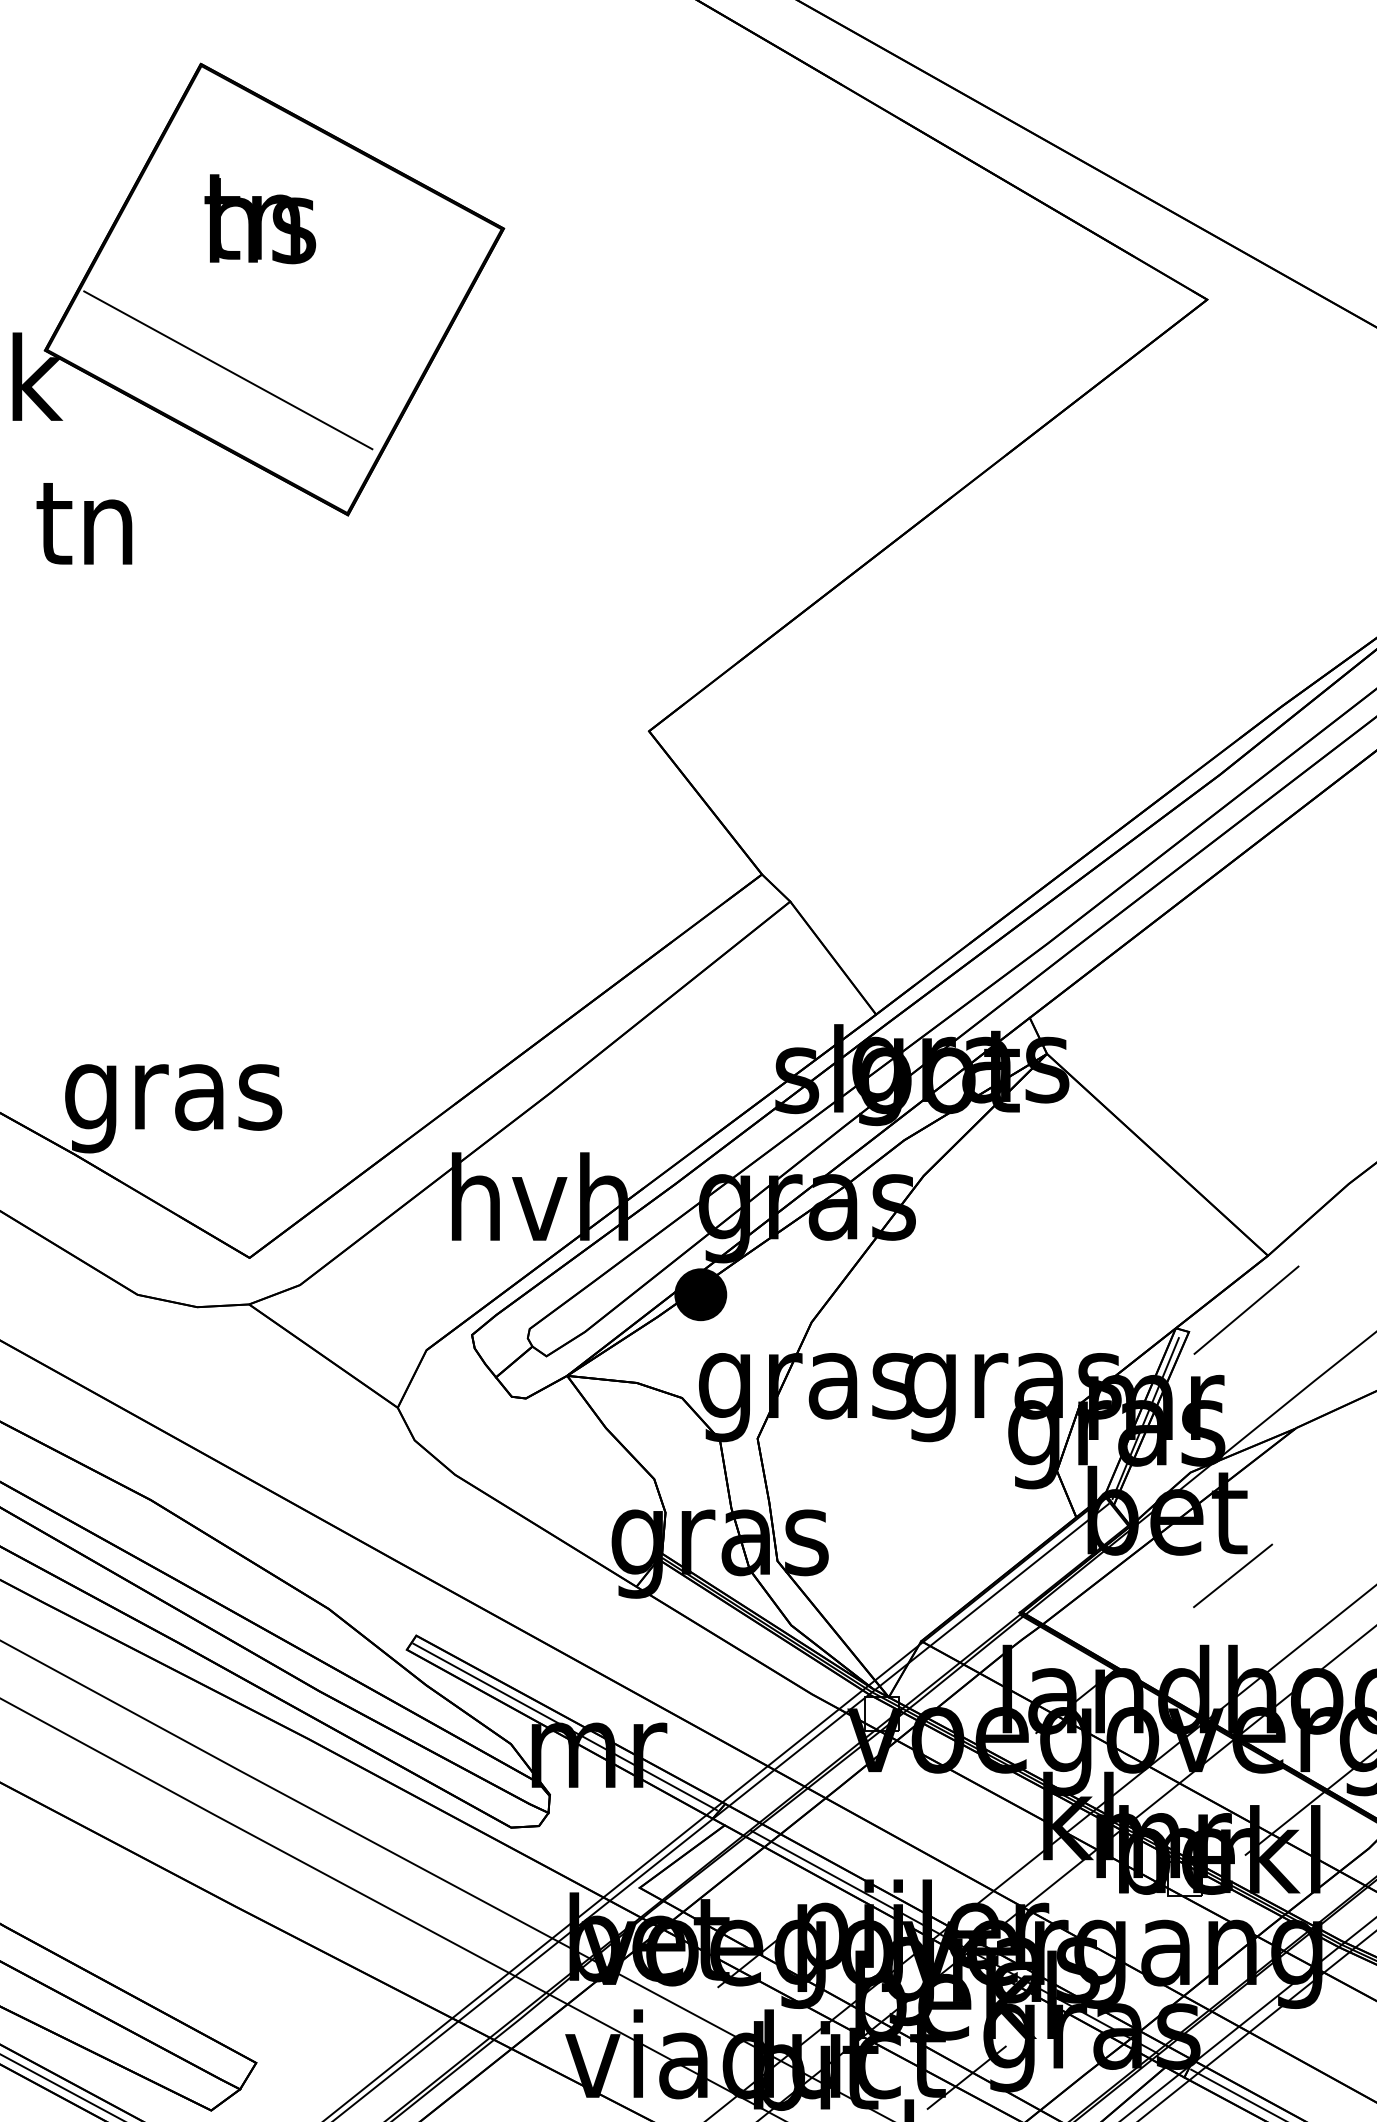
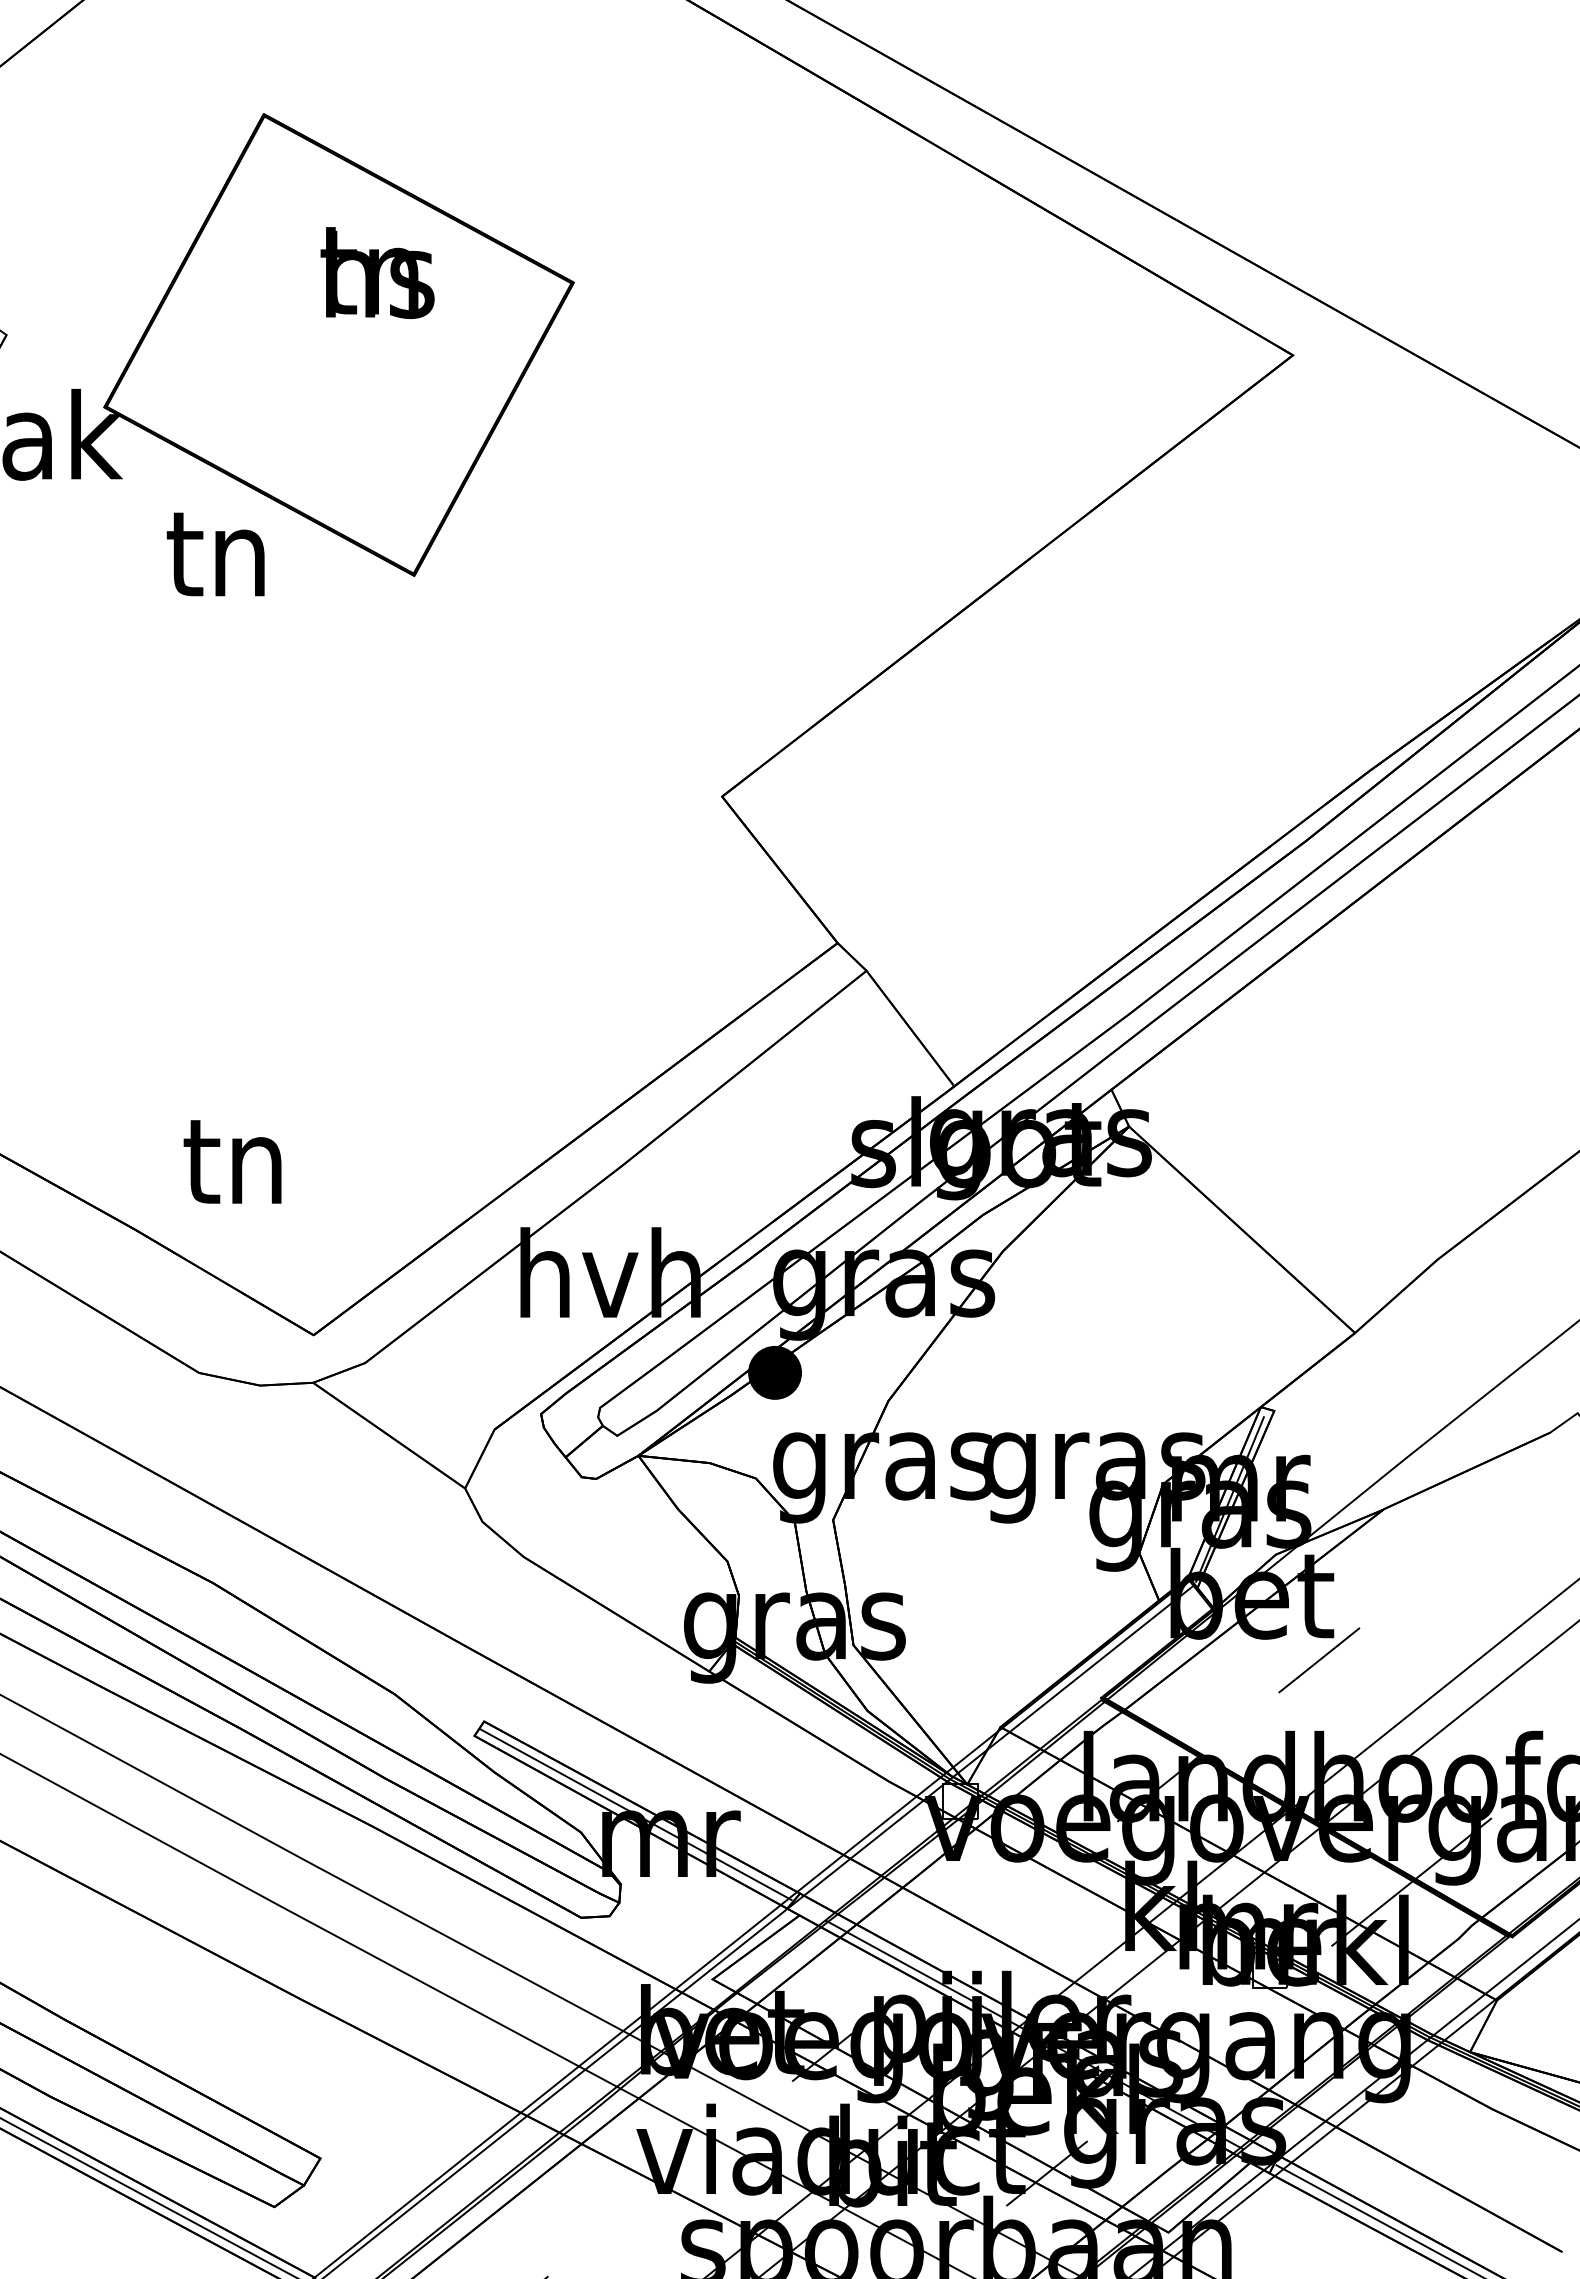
text: (260, 219) -> (377, 273), moved
line: (227, 370) -> (291, 427), removed
text: (84, 523) -> (215, 554), moved
text: (173, 1100) -> (235, 1174), gras -> tn
line: (1245, 1310) -> (1332, 1388), removed

